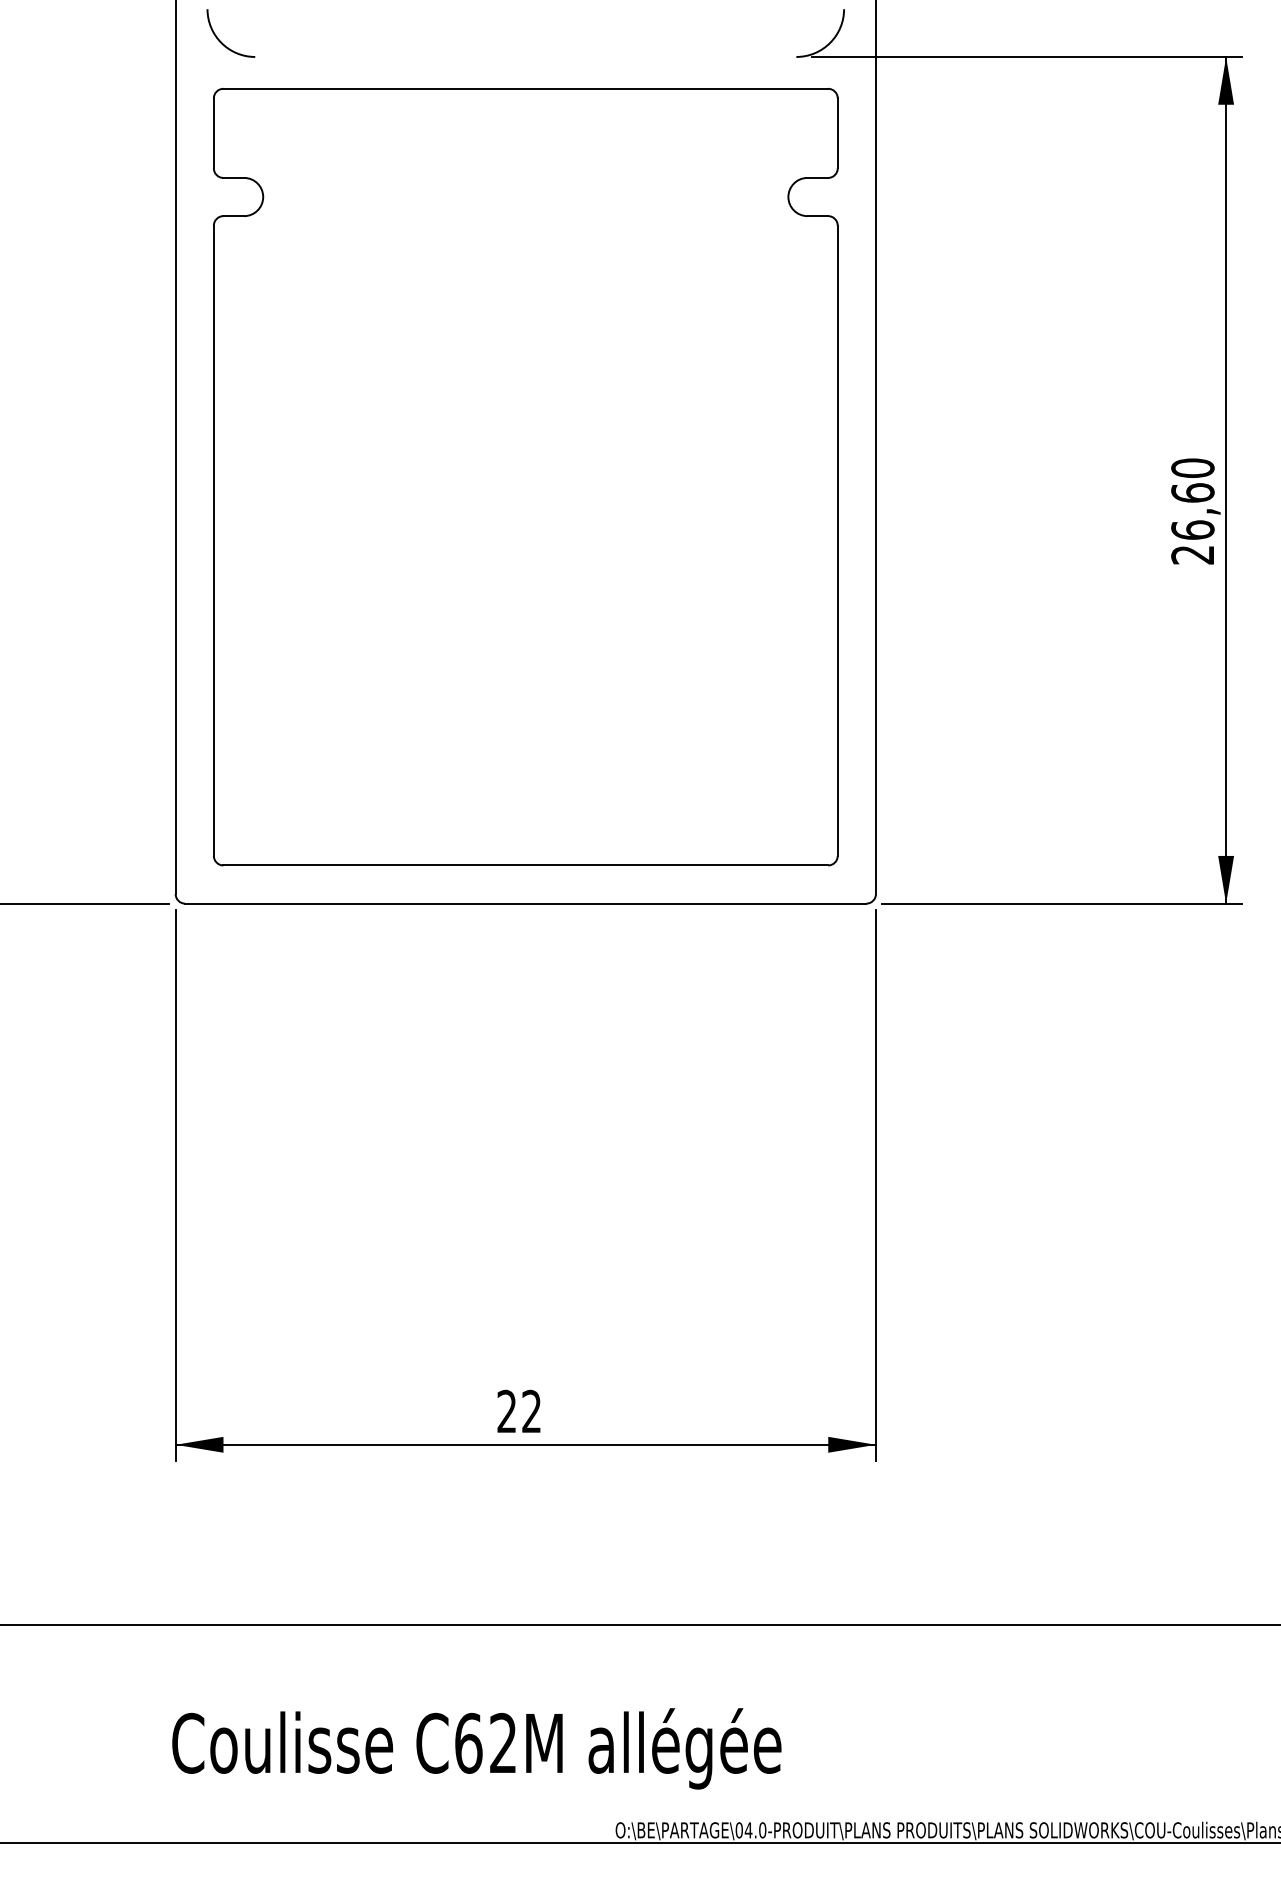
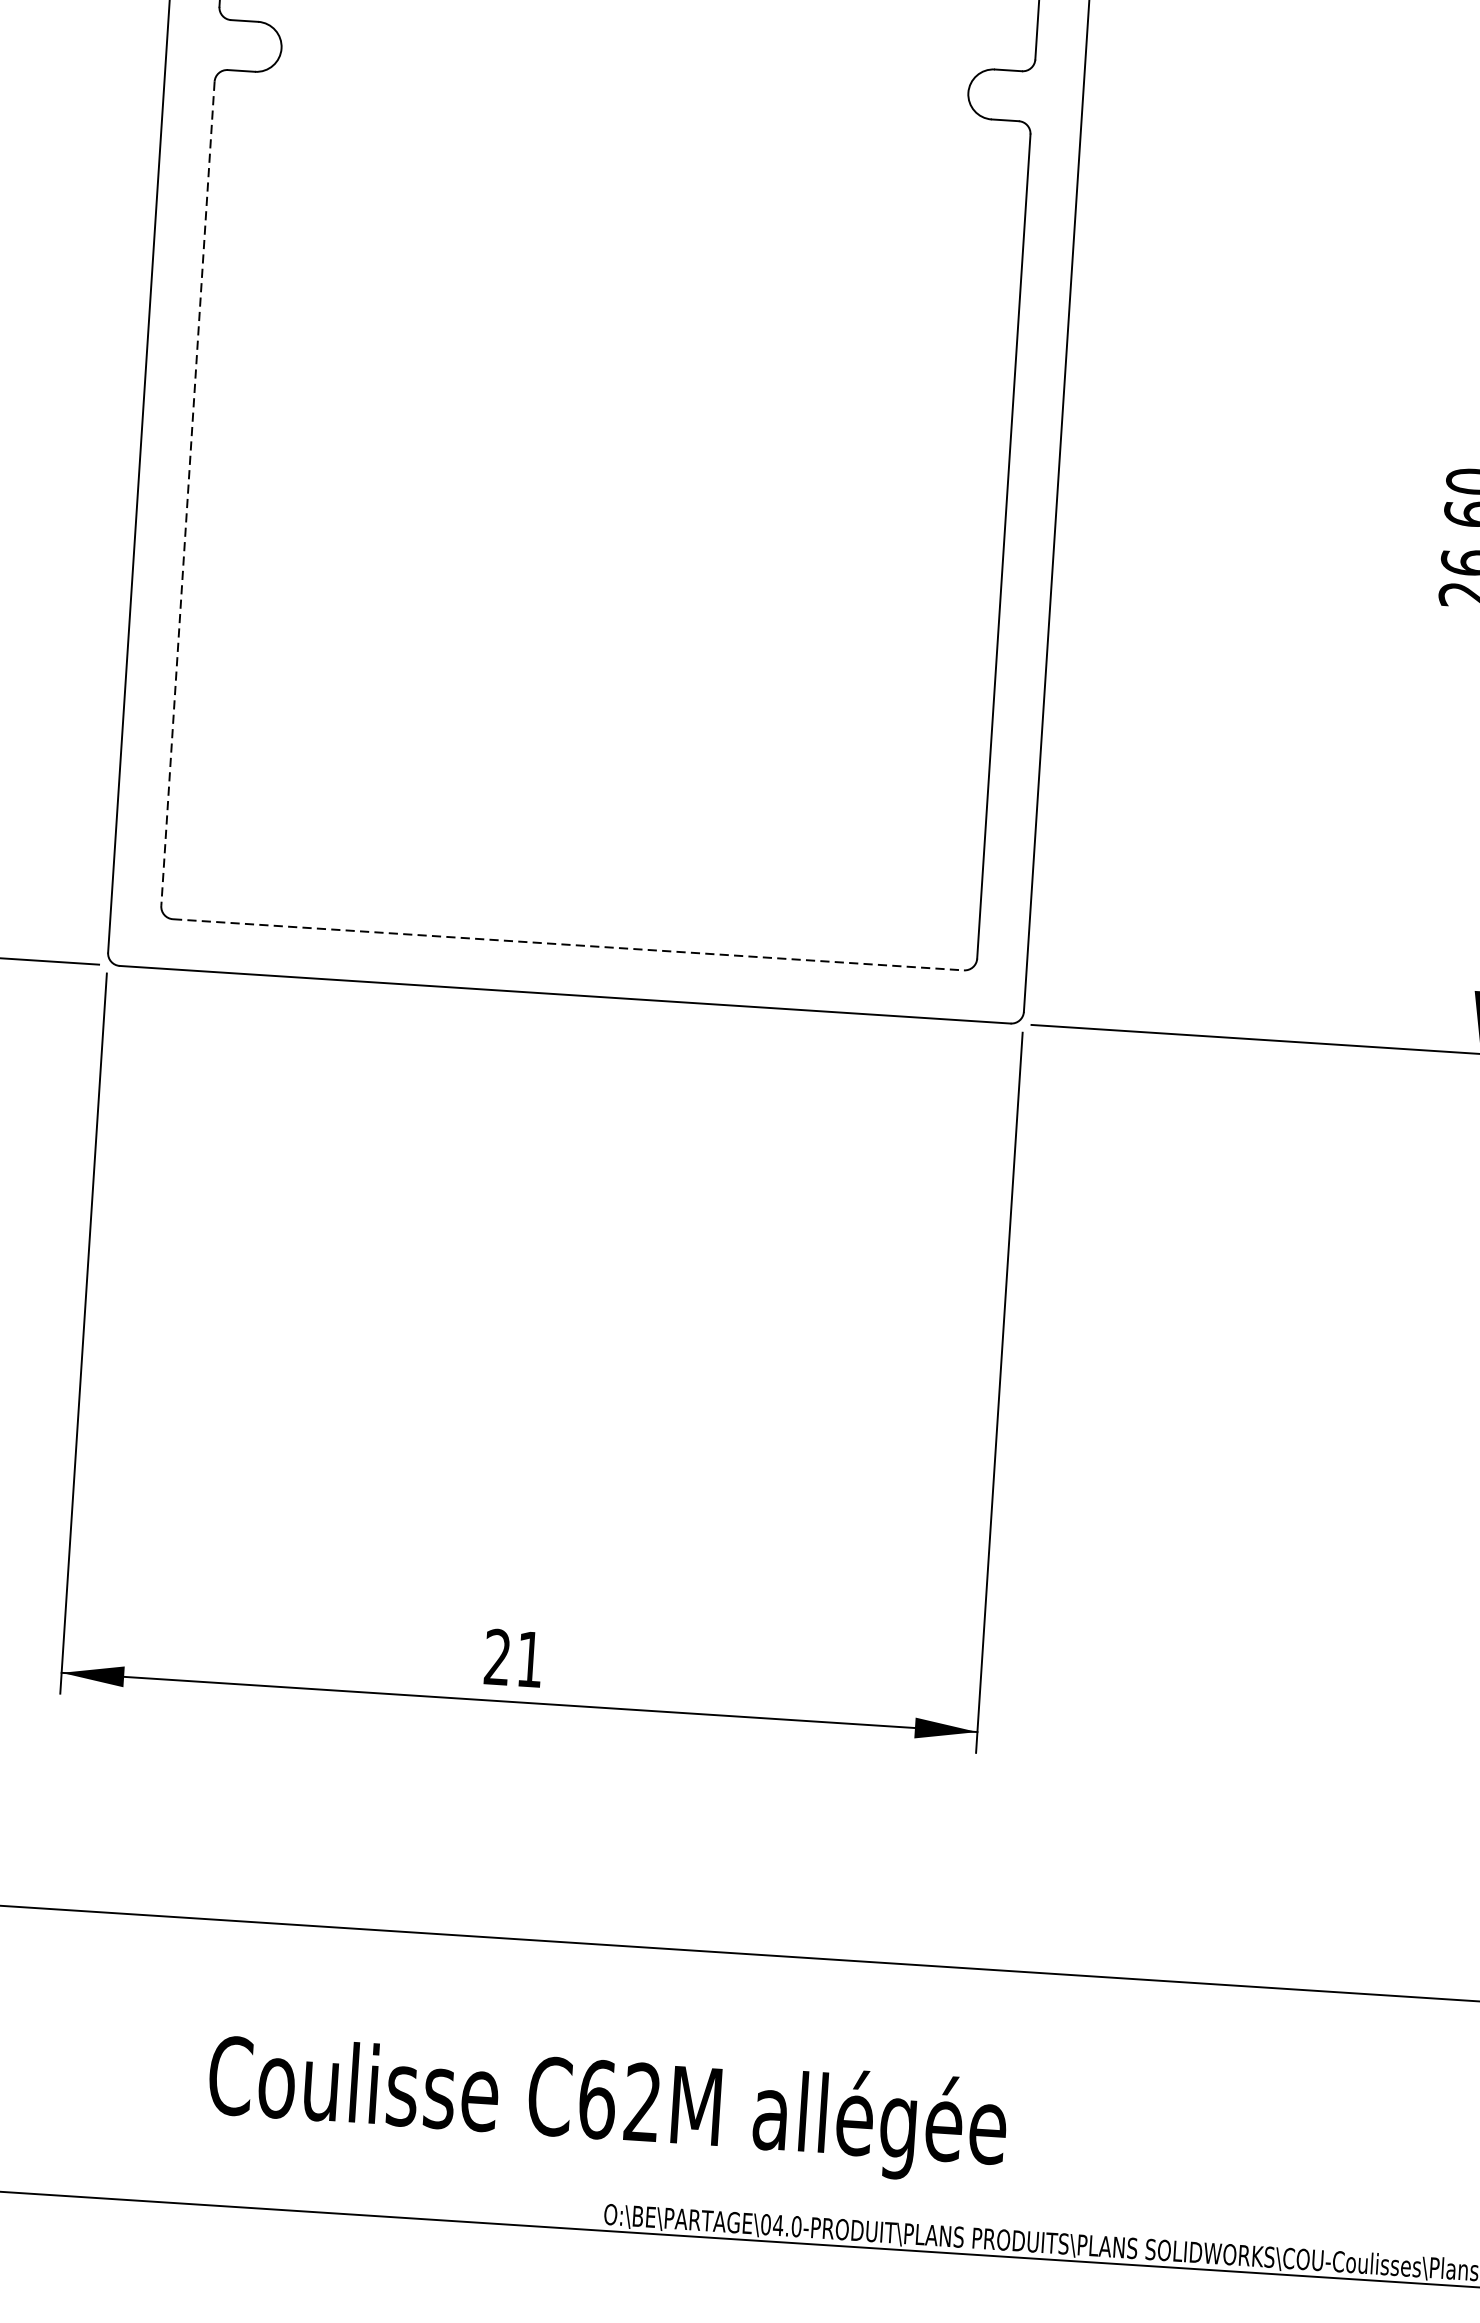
line: (213, 541) -> (187, 494), solid -> dashed
line: (526, 865) -> (569, 944), solid -> dashed
text: (531, 1410) -> (529, 1658), 22 -> 21
text: (476, 1748) -> (607, 2106), moved

